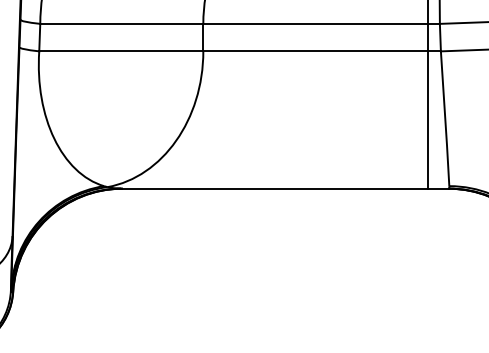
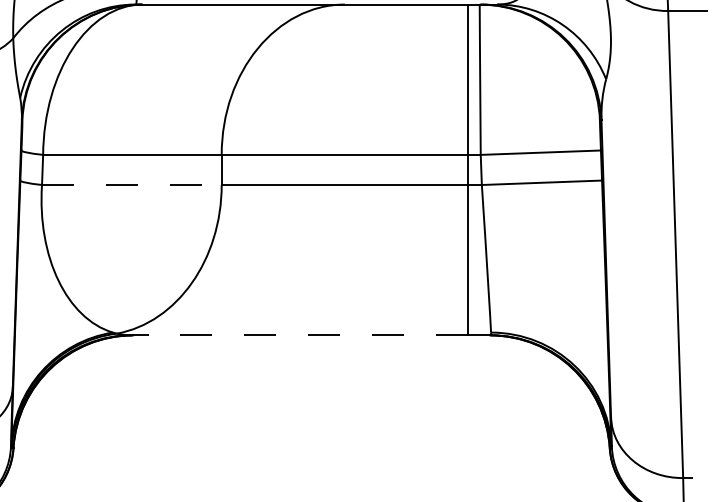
line: (120, 51) -> (131, 185), solid -> dashed
line: (274, 188) -> (299, 335), solid -> dashed

